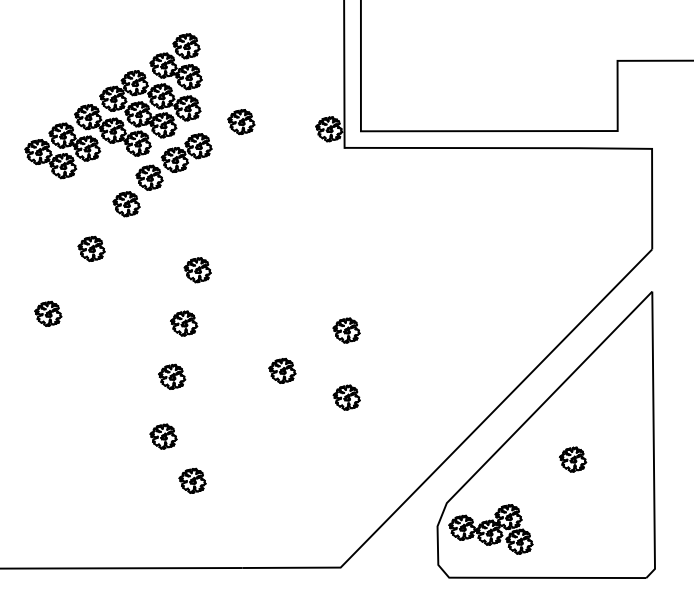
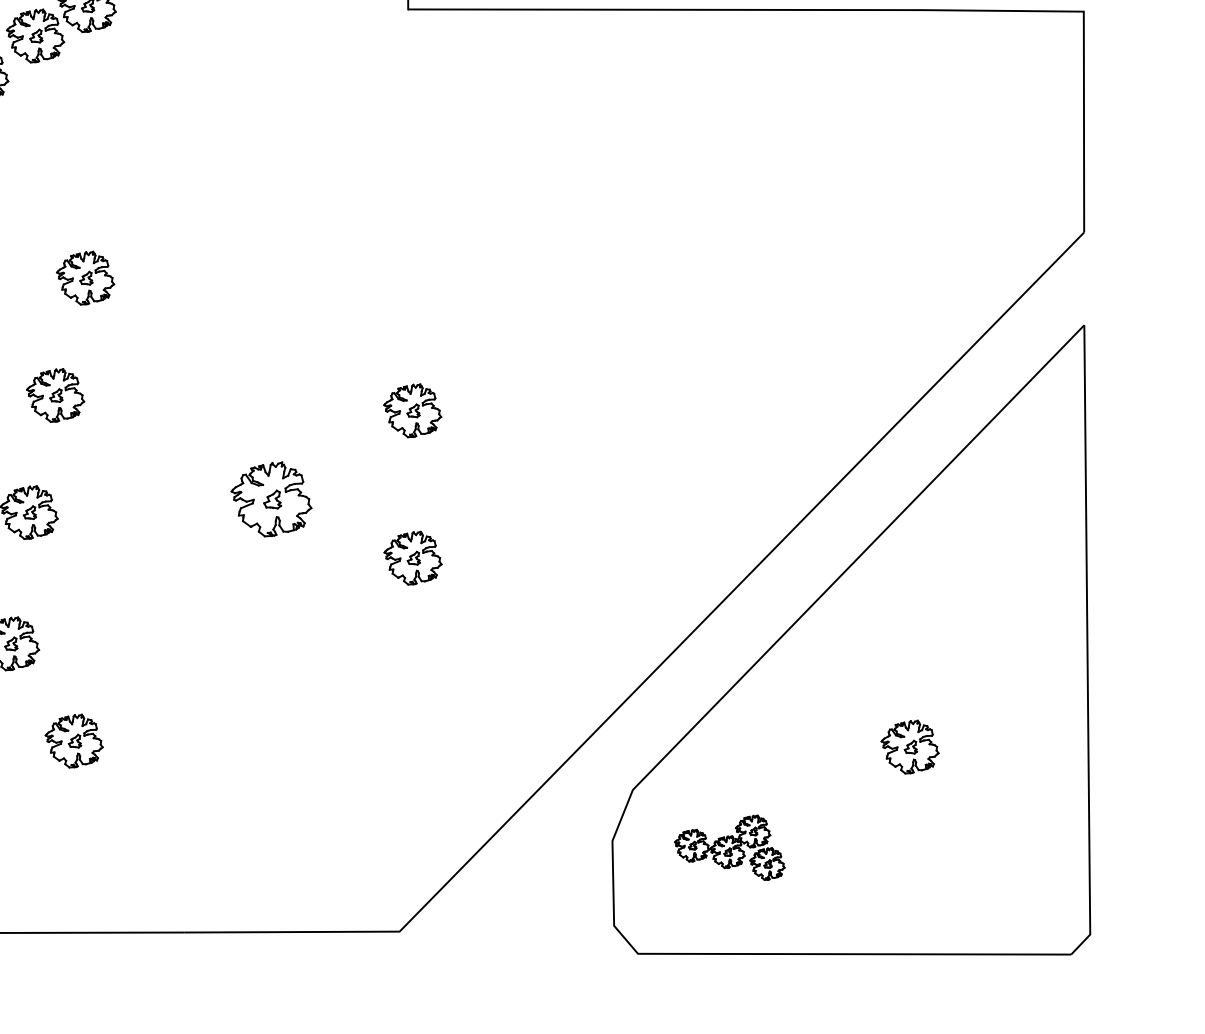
part: (282, 370) -> (271, 498), size x1.4
part: (573, 459) -> (911, 746), moved
part: (490, 529) -> (728, 847), size x0.6

